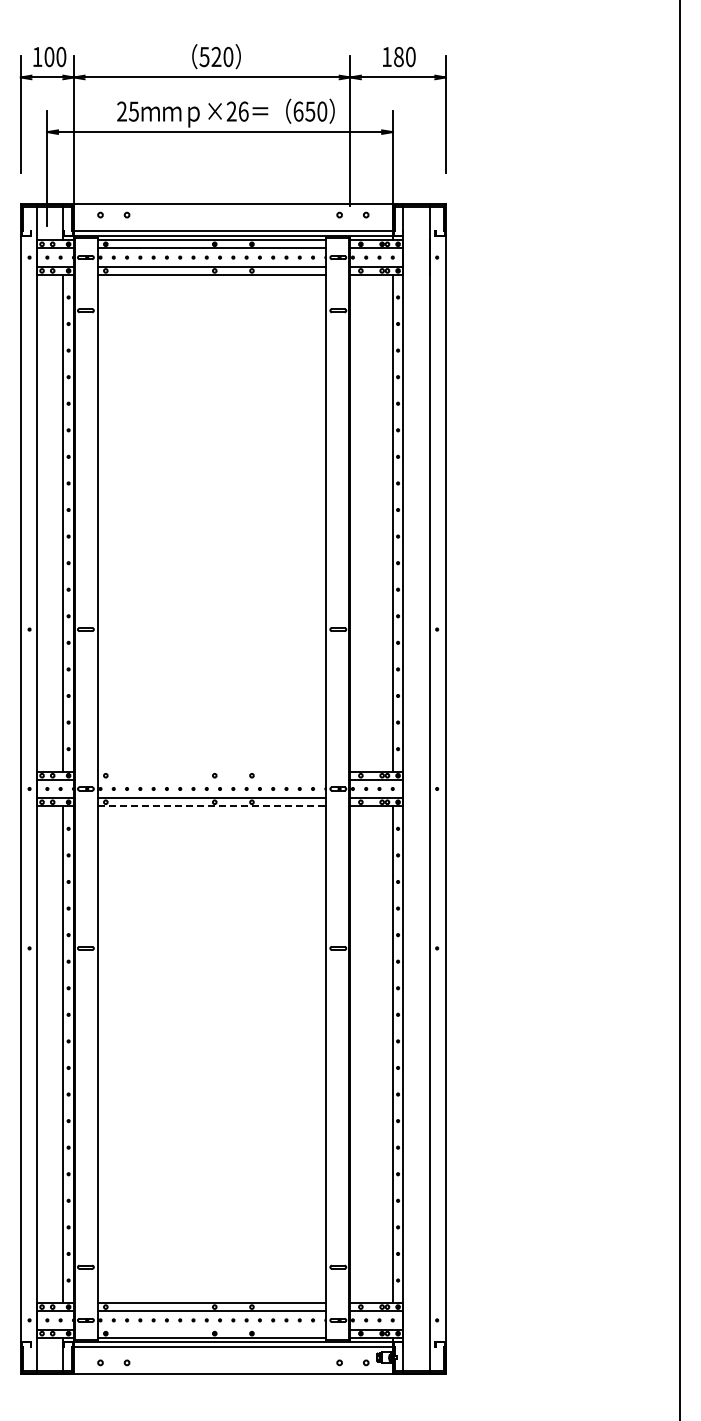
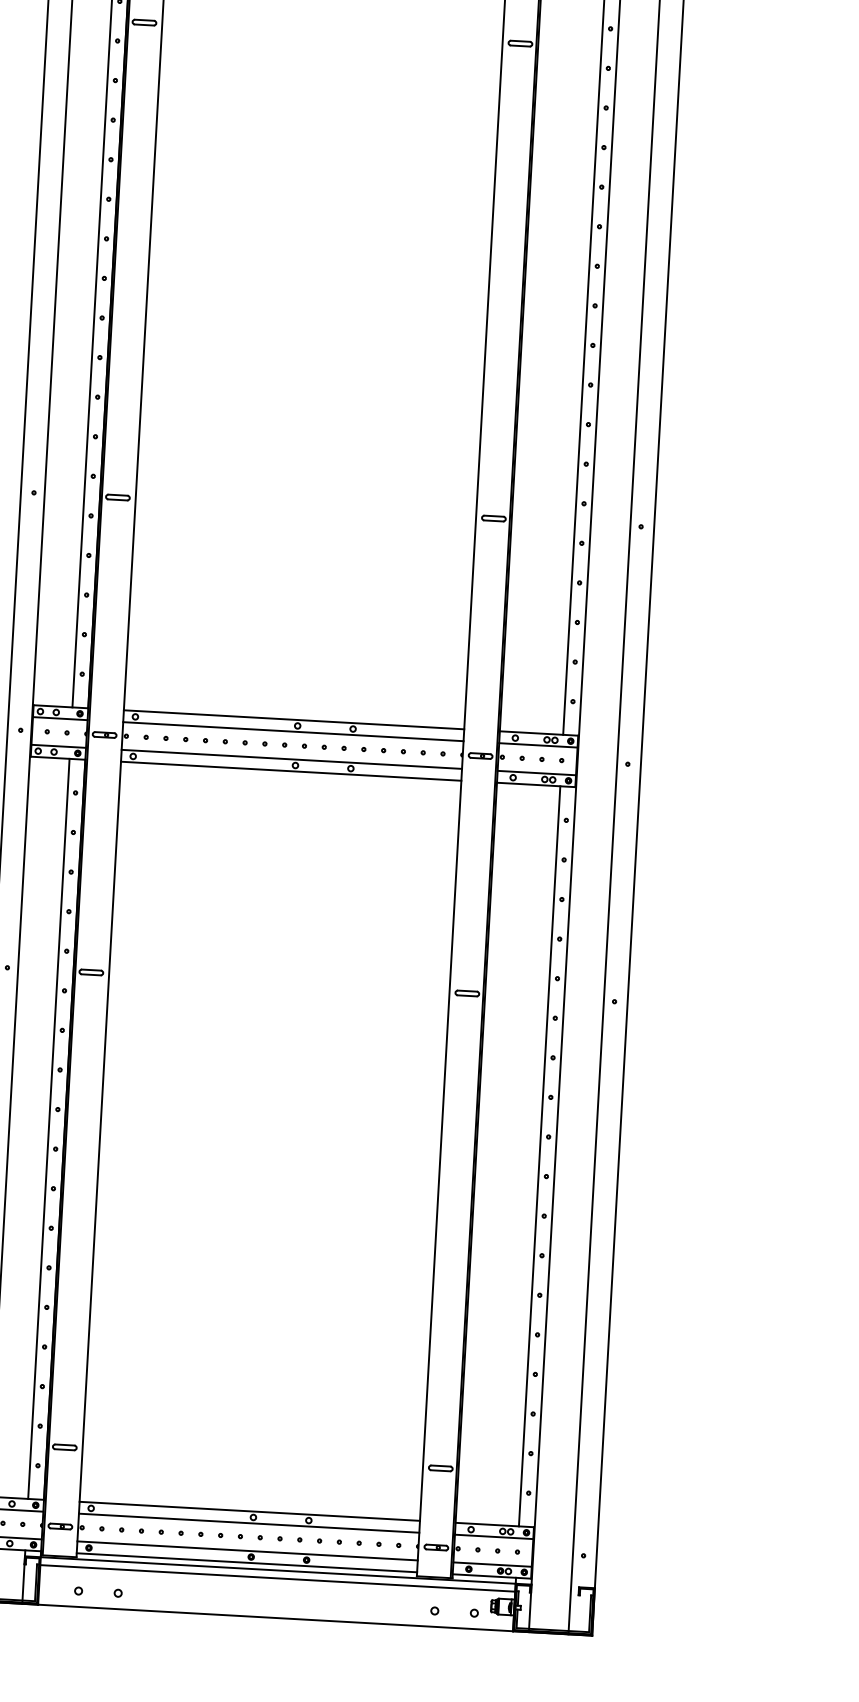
line: (211, 771) -> (293, 719), added
line: (211, 779) -> (292, 731), added
line: (212, 806) -> (291, 771), dashed -> solid
line: (211, 1329) -> (246, 1550), added

